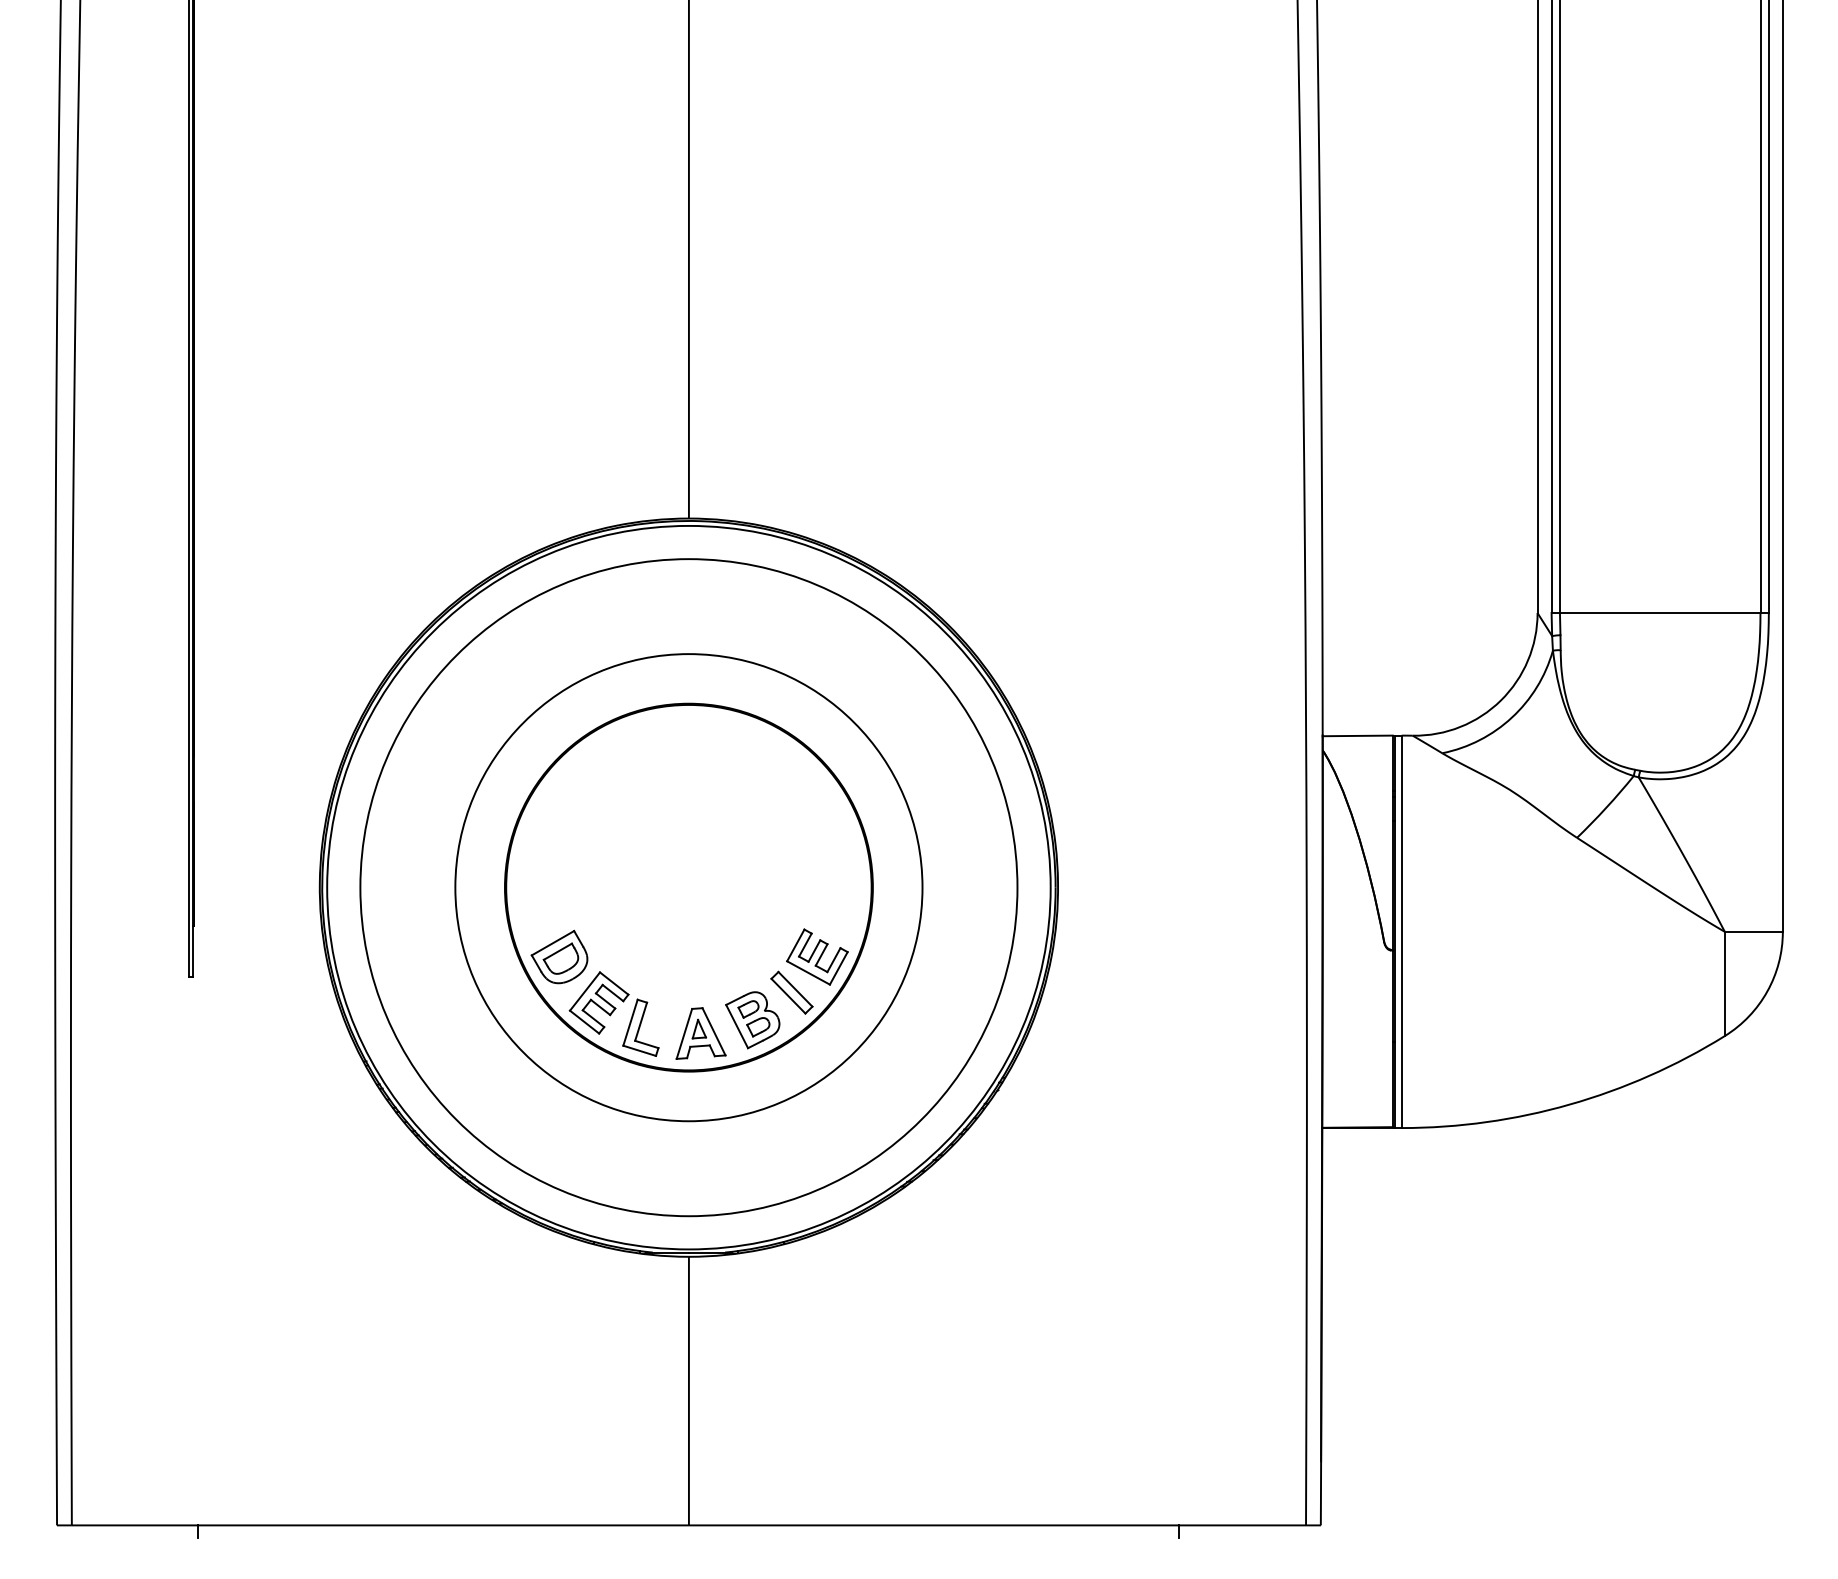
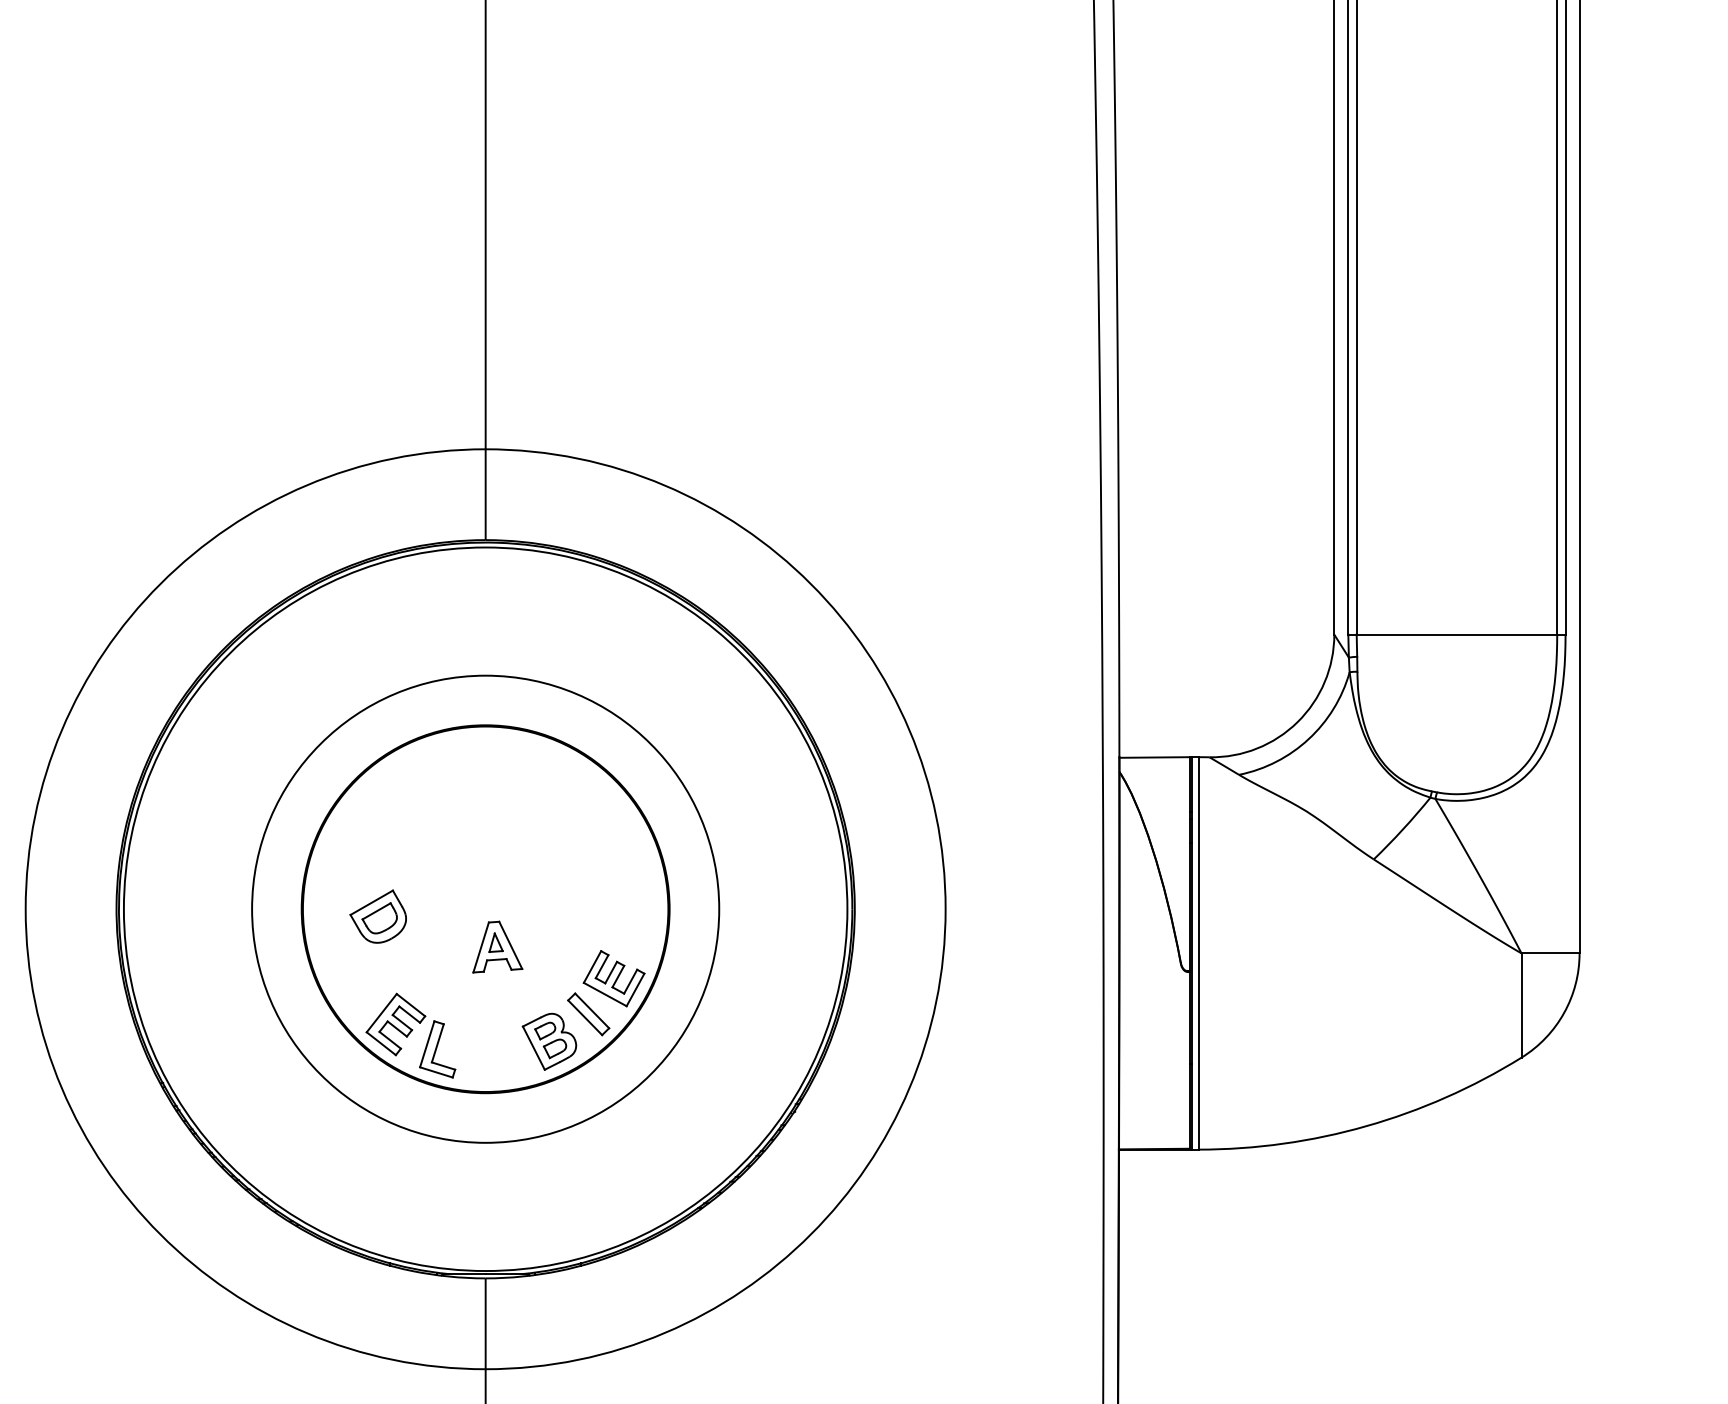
circle: (688, 887) -> (485, 909), size x1.4
part: (559, 956) -> (378, 916), moved
part: (700, 1033) -> (497, 947), moved

